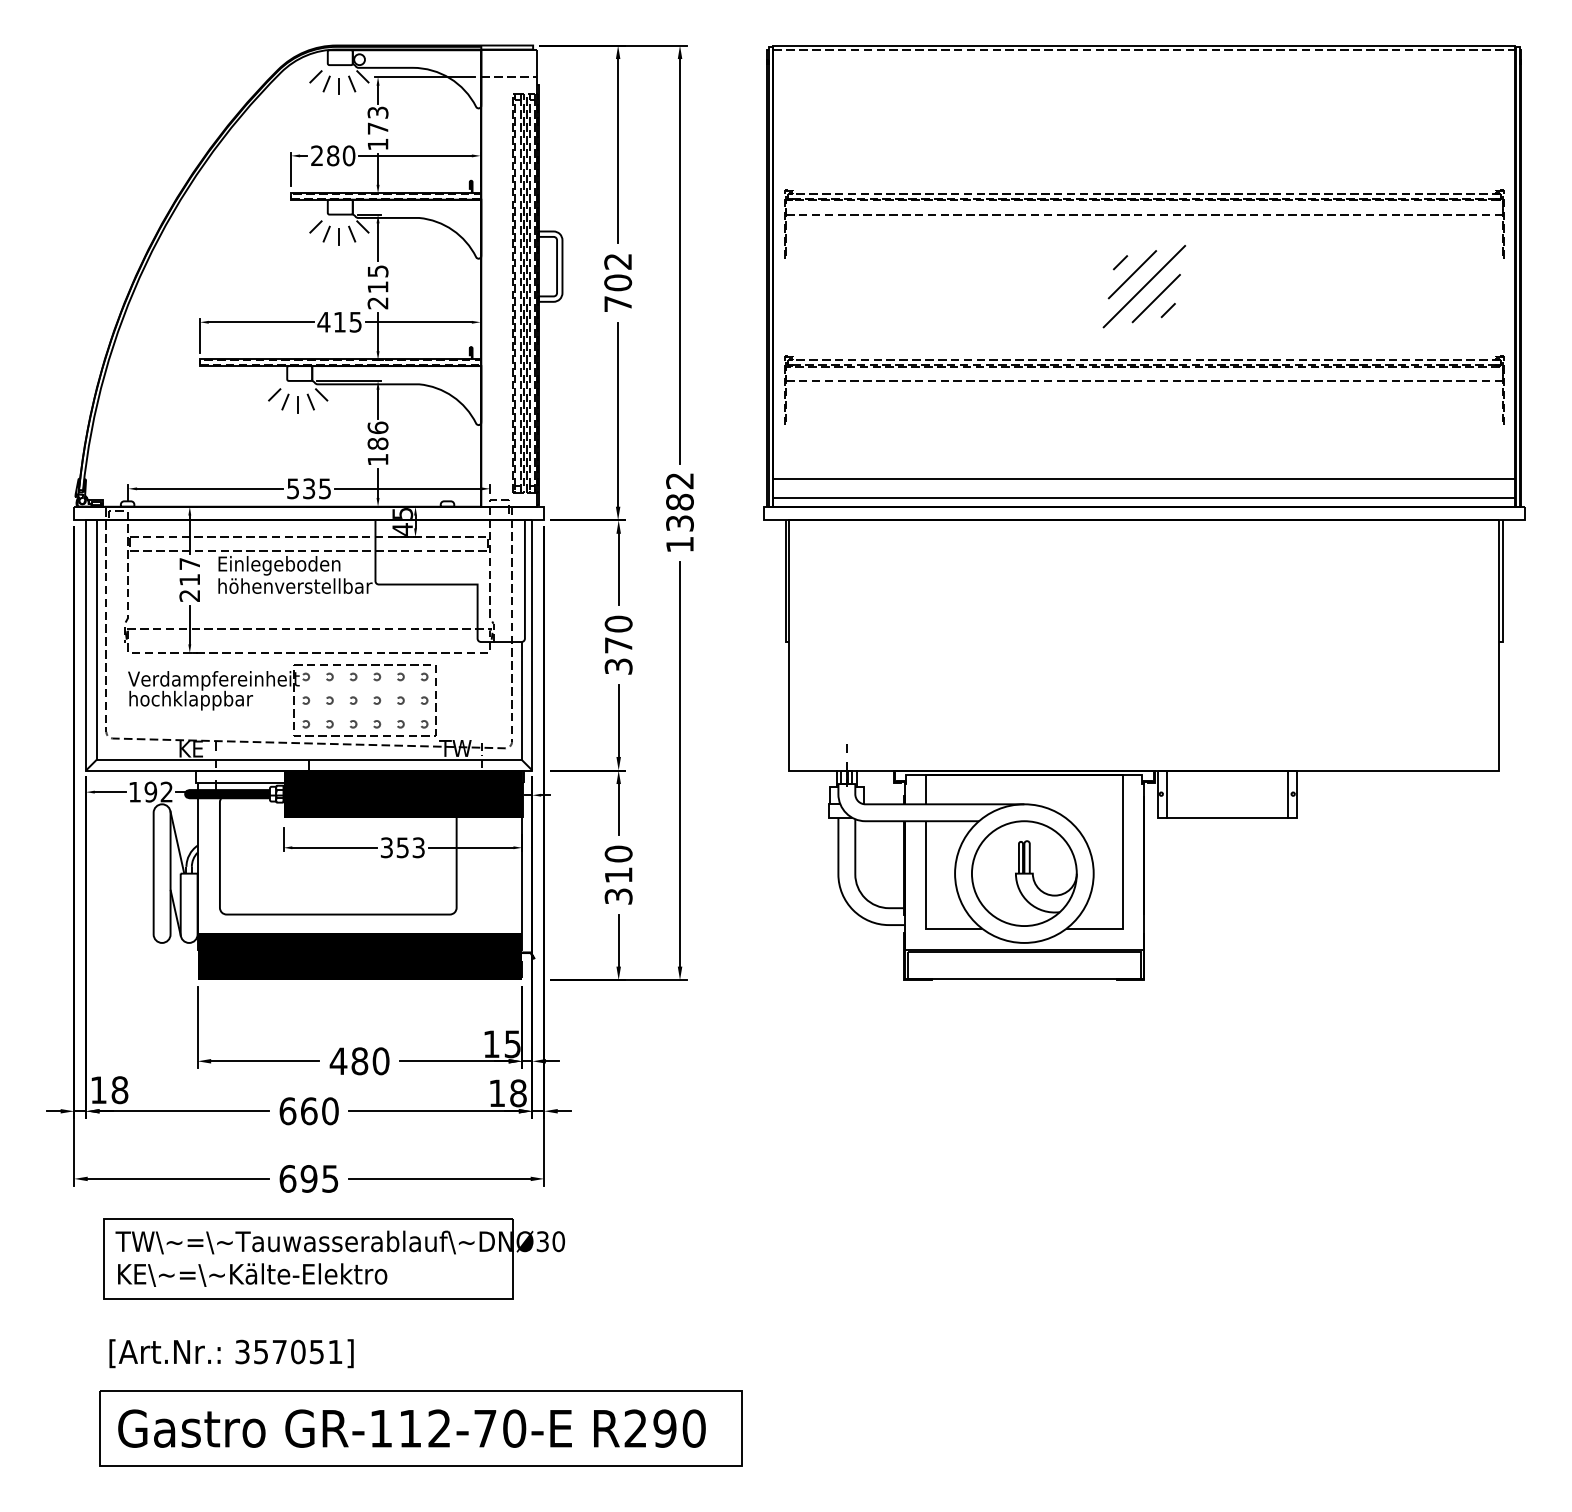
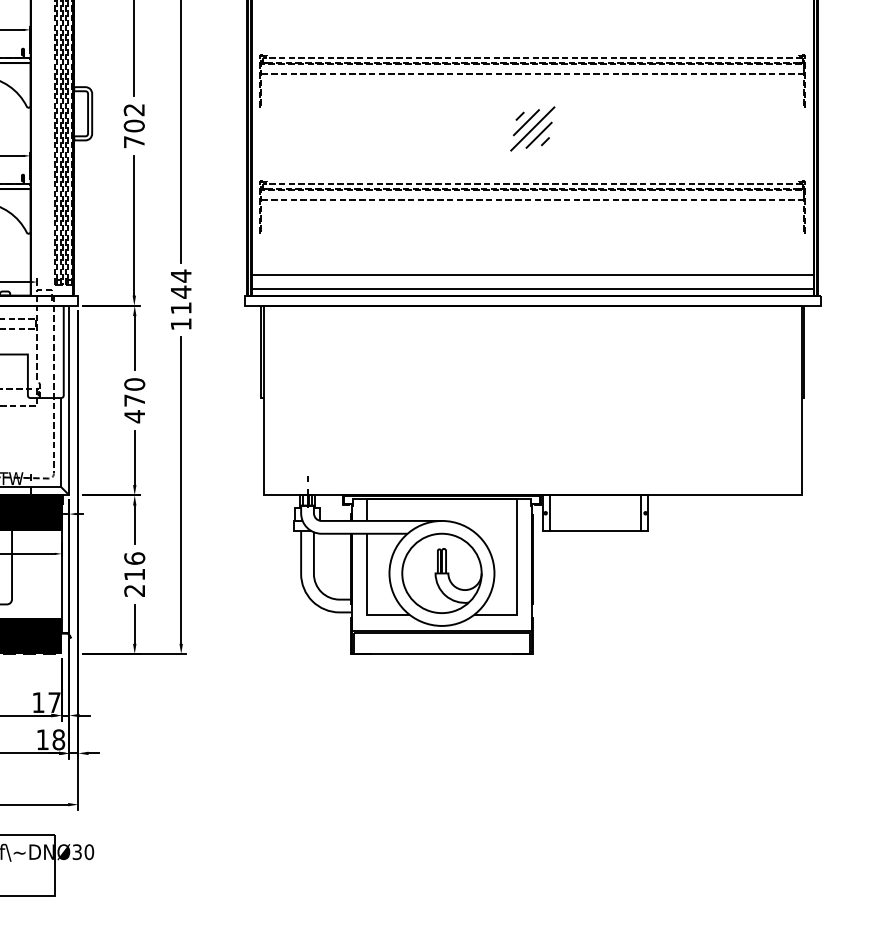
part: (1143, 286) -> (532, 128), size x0.7
text: (679, 501) -> (180, 291), 1382 -> 1144
text: (618, 666) -> (134, 416), 370 -> 470
text: (618, 874) -> (134, 574), 310 -> 216
text: (512, 1044) -> (54, 702), 15 -> 17

